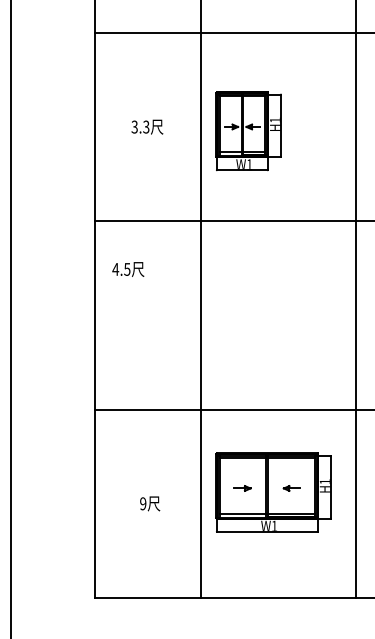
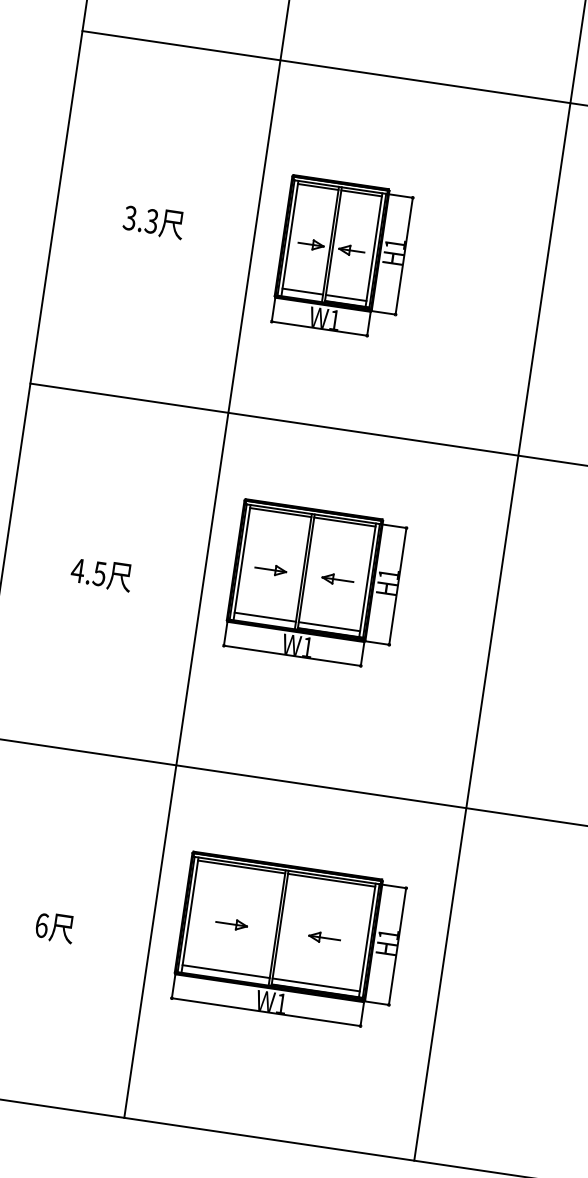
text: (128, 269) -> (101, 574), moved
part: (259, 304) -> (314, 584), added
text: (143, 503) -> (42, 925), 9 -> 6

